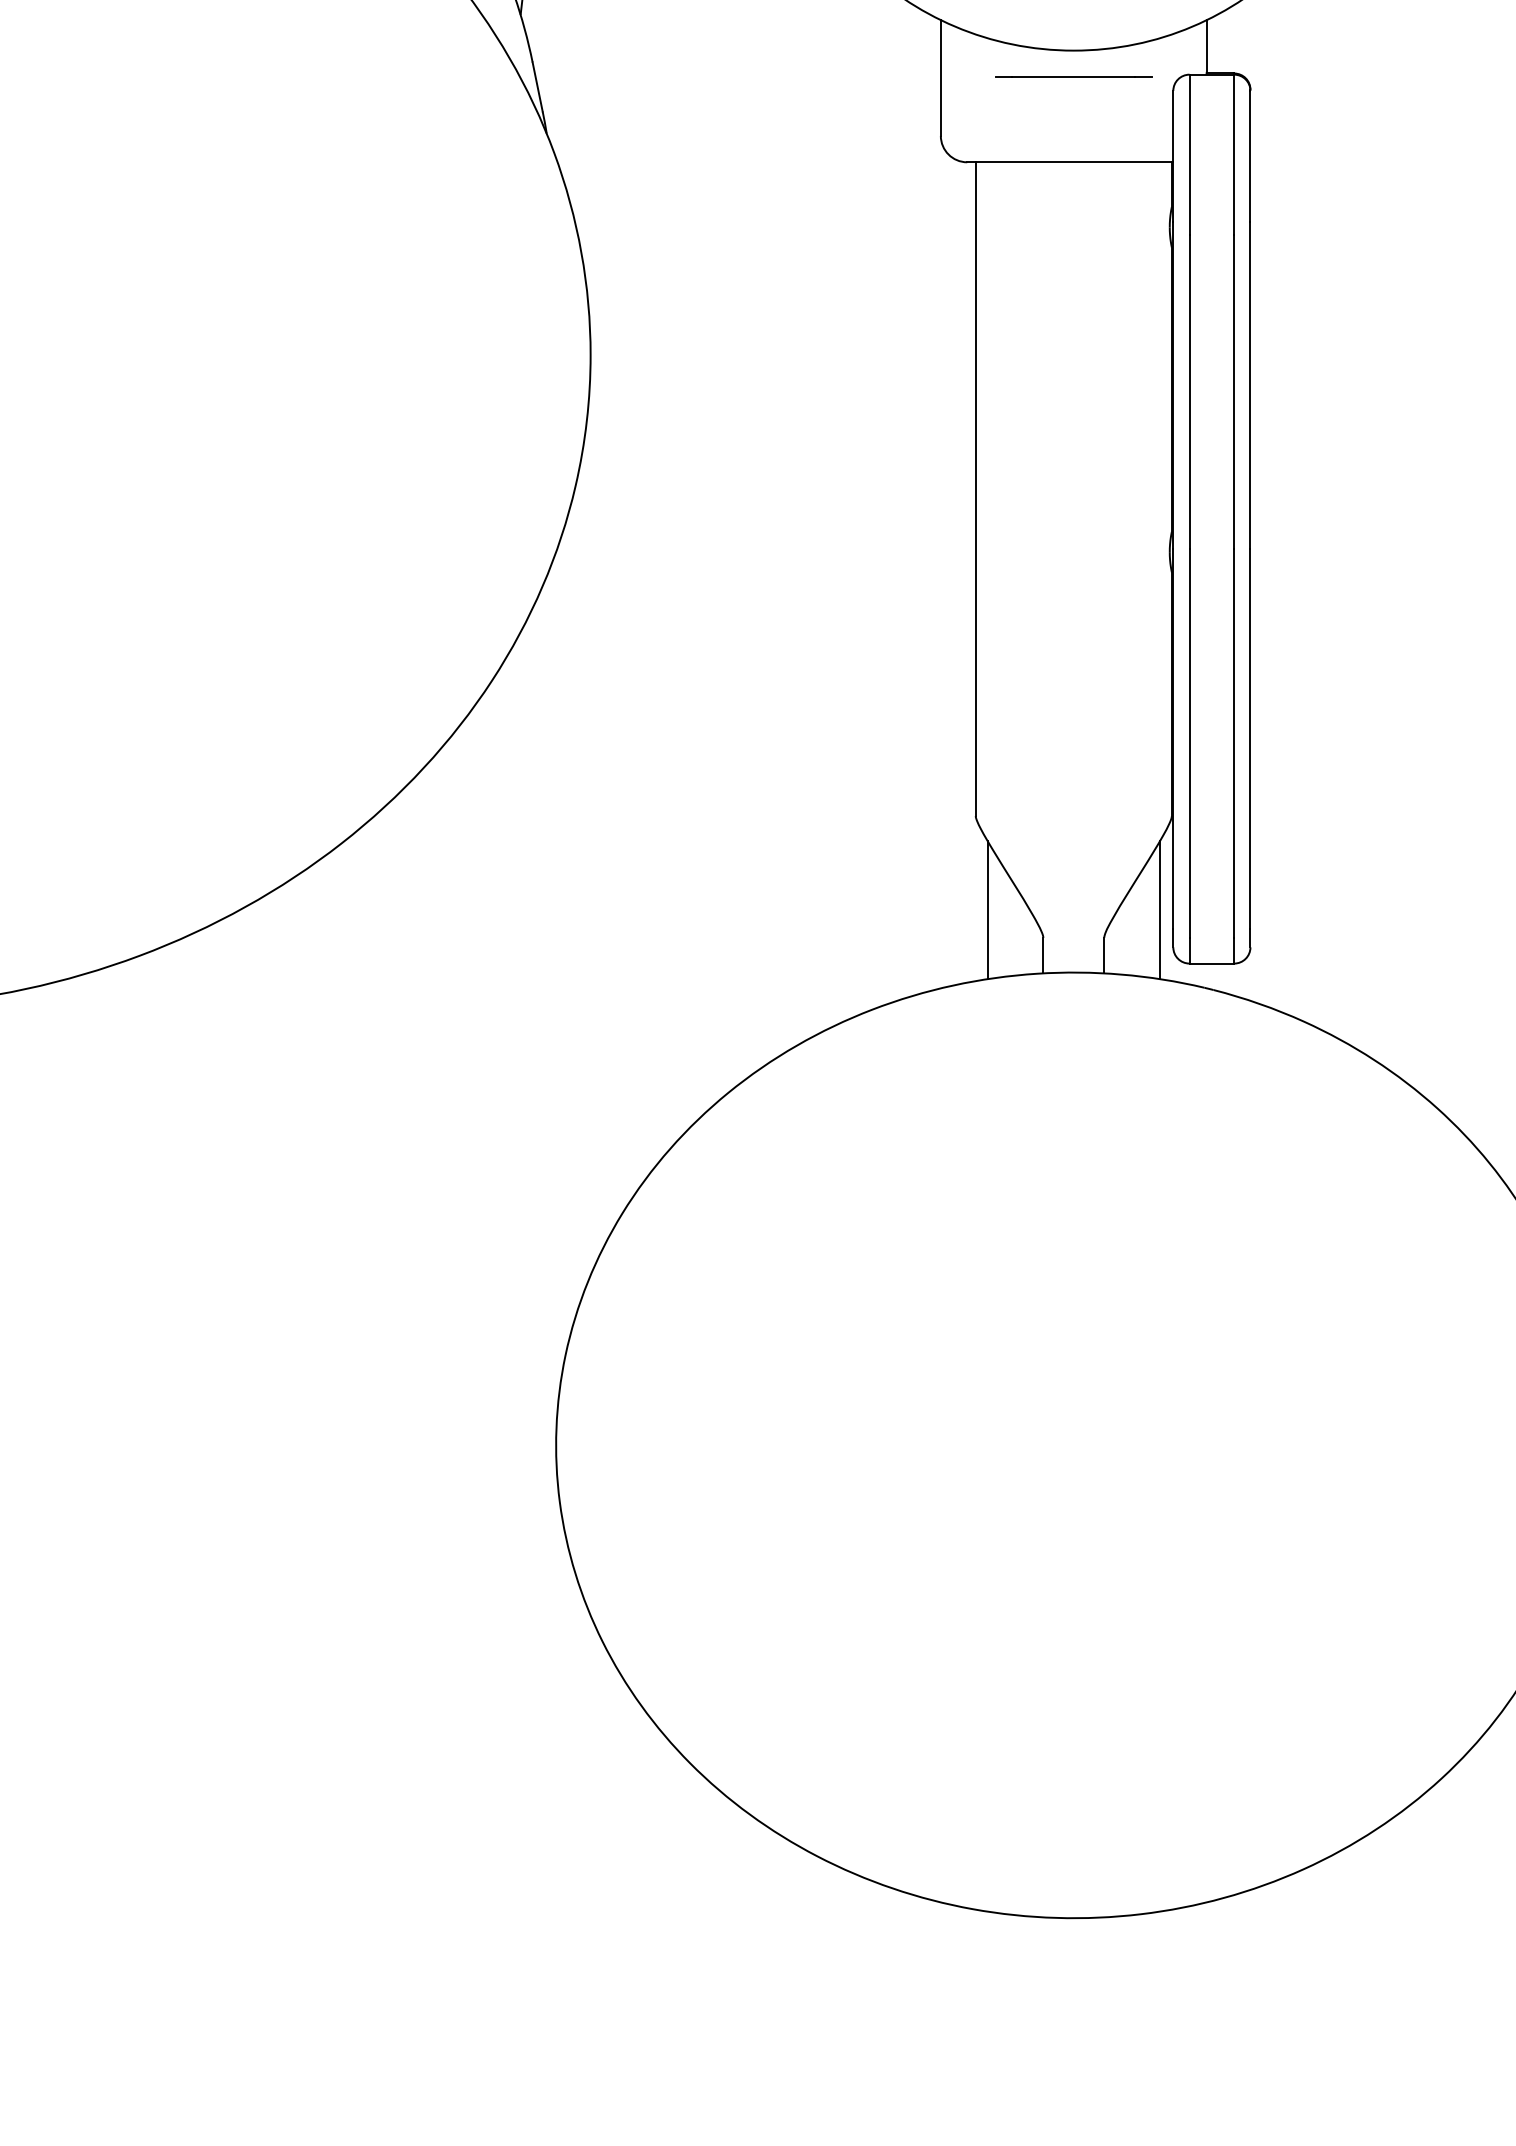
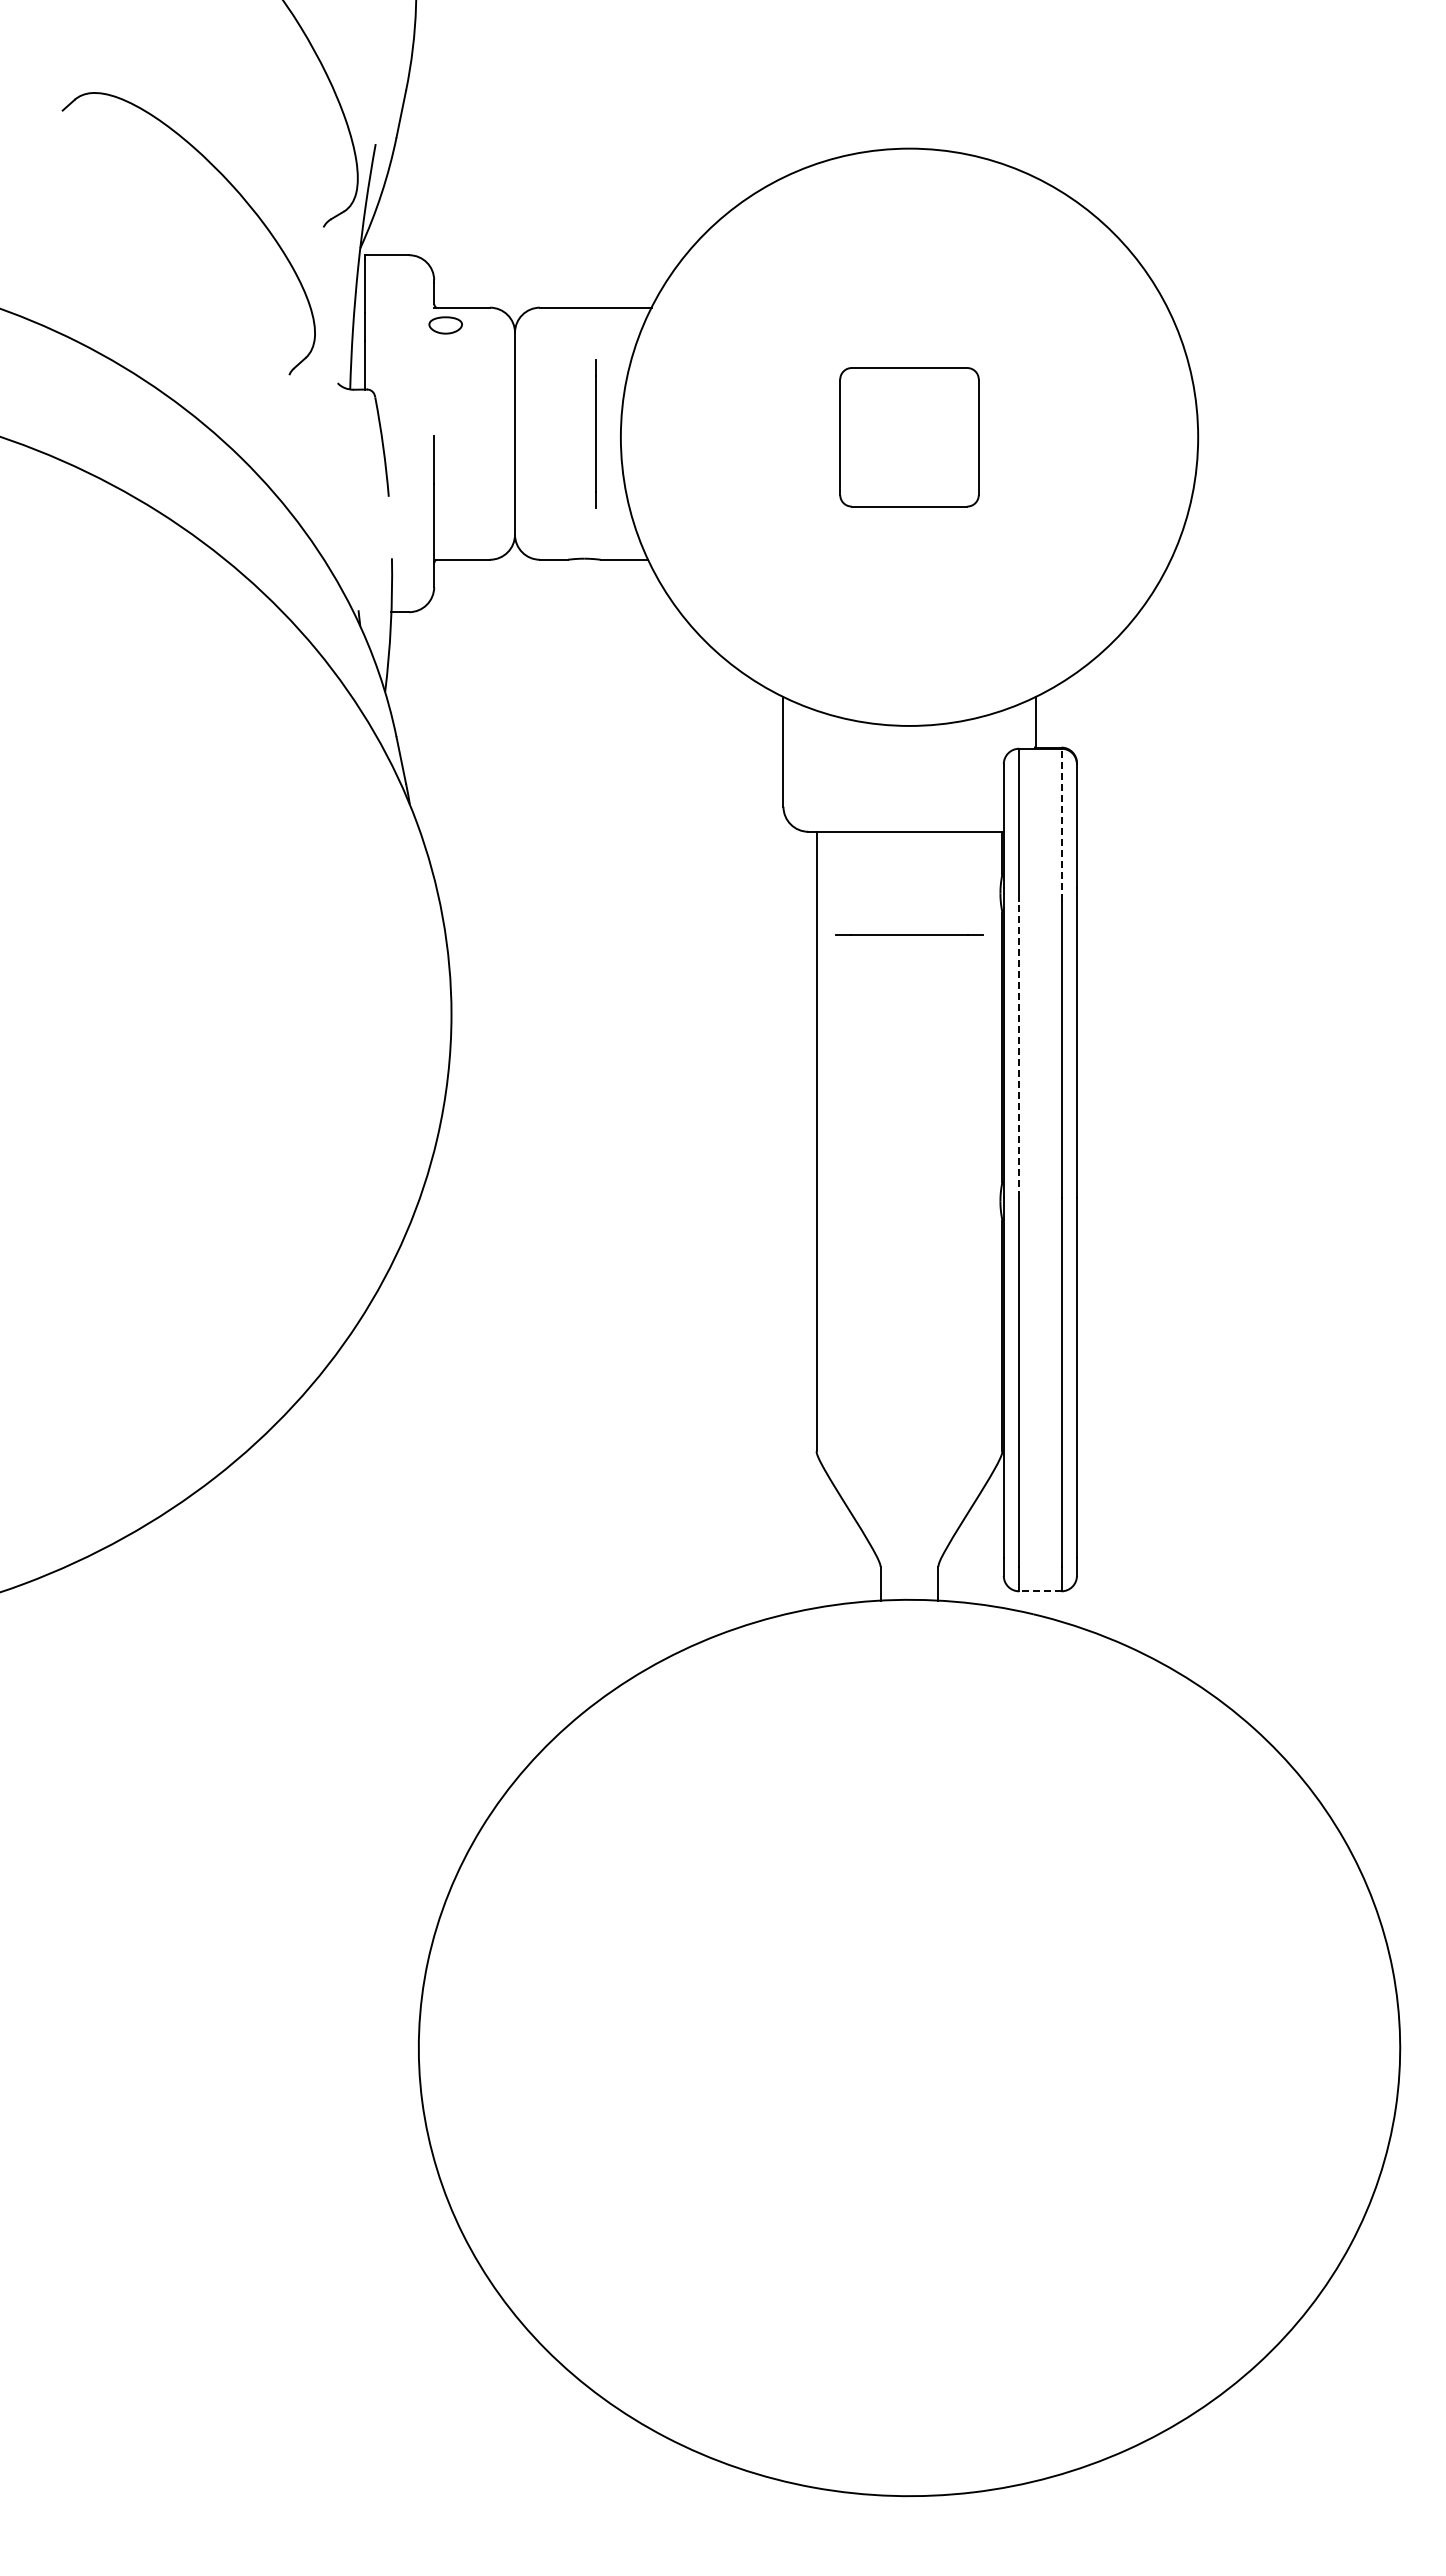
line: (1073, 76) -> (909, 934), moved
line: (1234, 154) -> (1061, 824), solid -> dashed
line: (1189, 391) -> (1019, 1049), solid -> dashed
line: (987, 909) -> (827, 1540), removed
line: (1160, 909) -> (991, 1540), removed
line: (1210, 963) -> (1039, 1591), solid -> dashed

